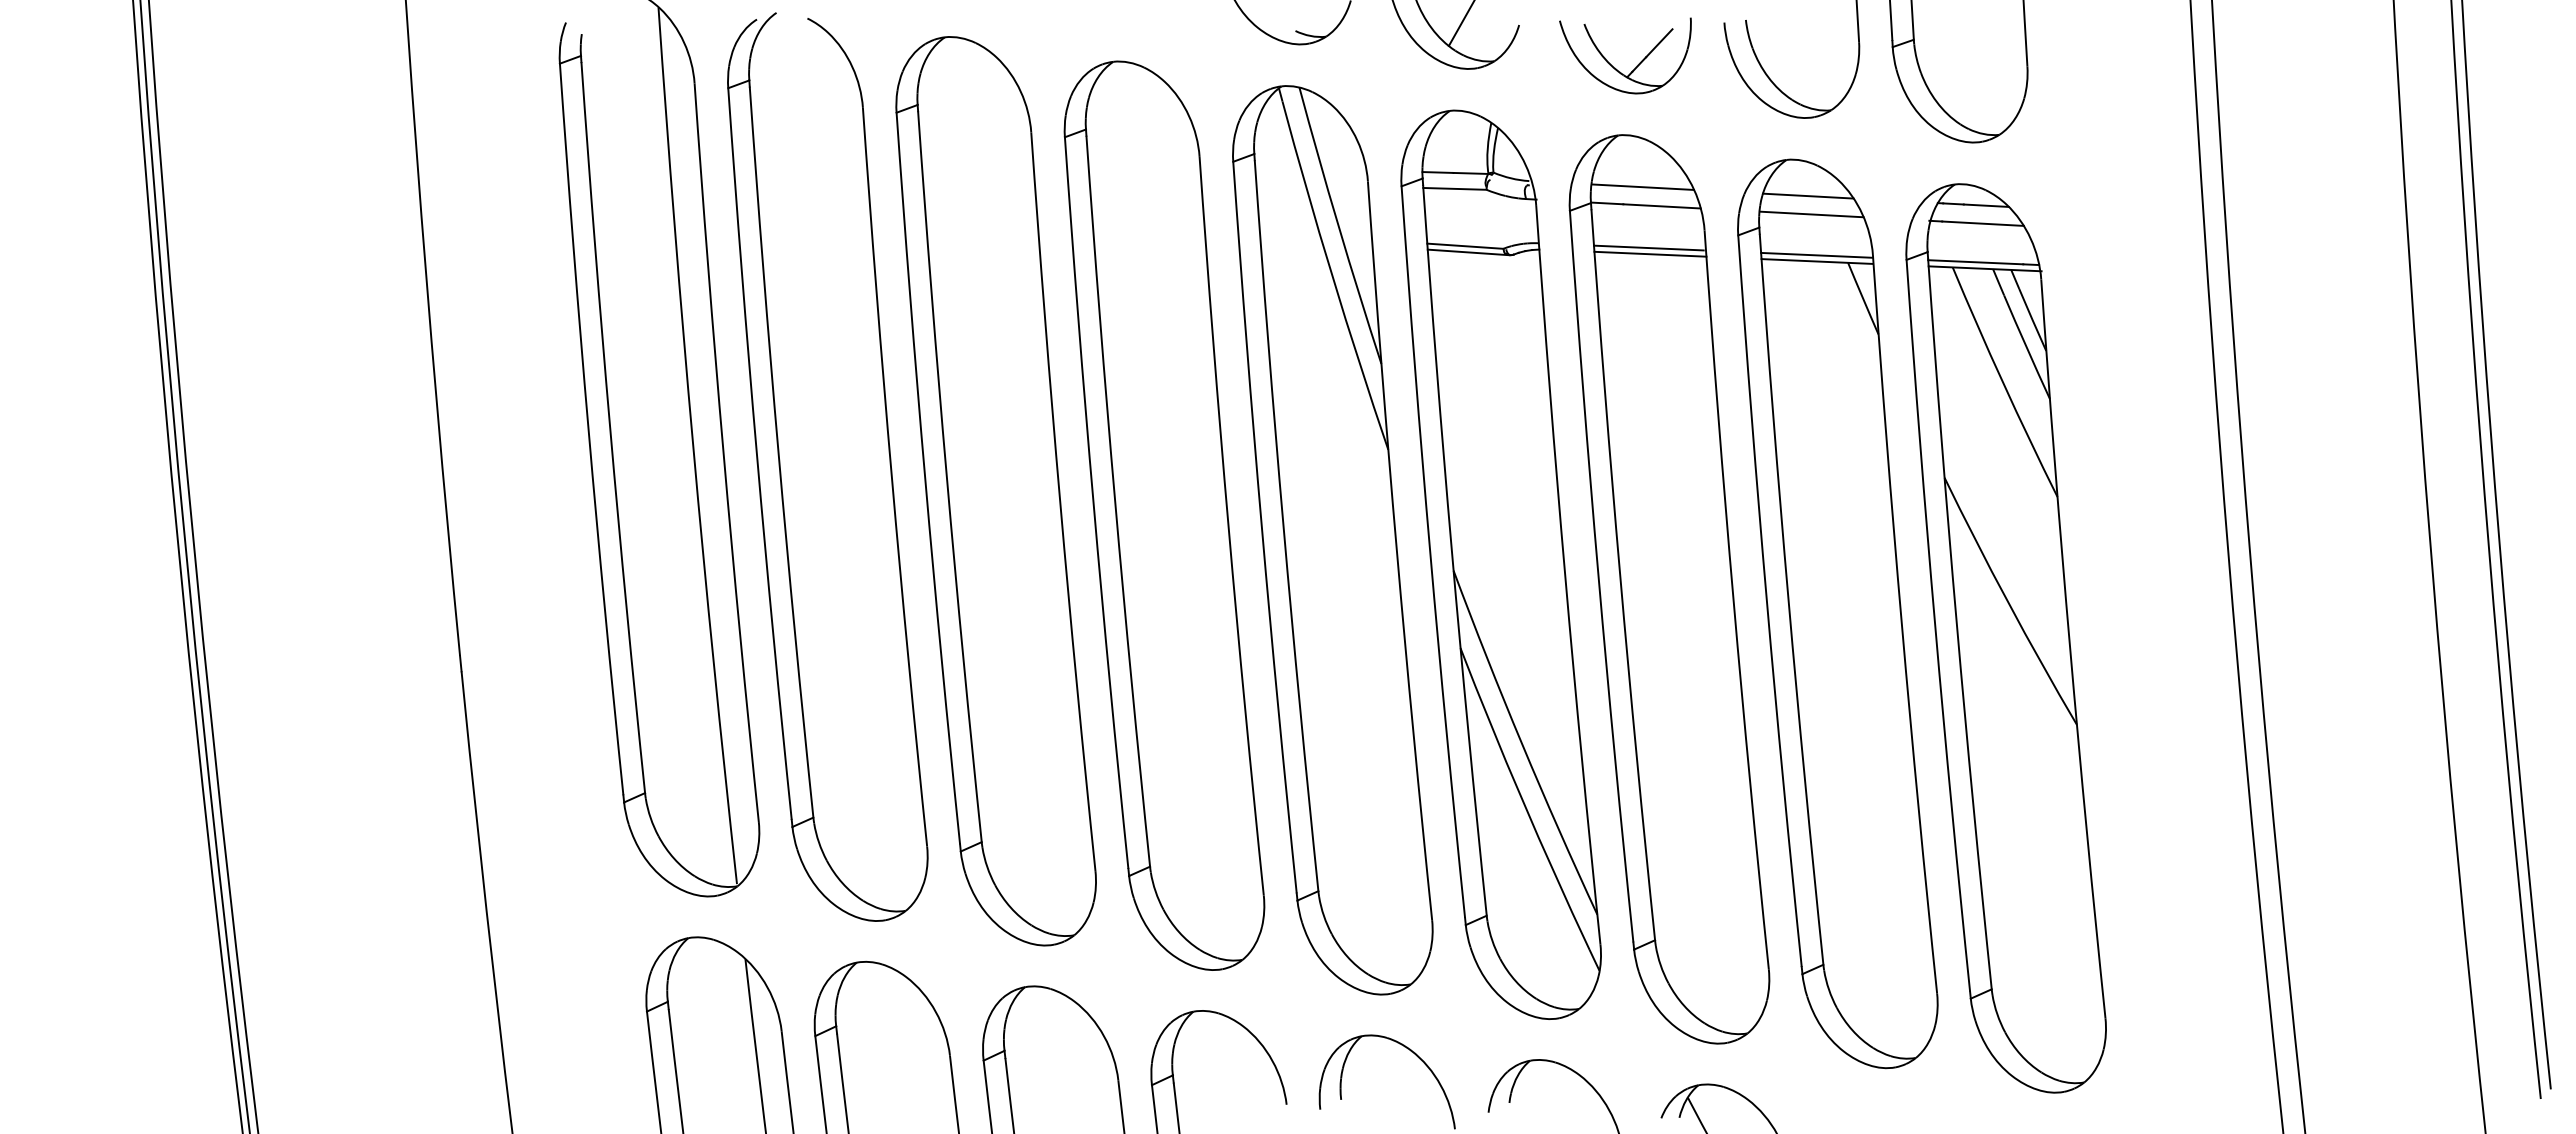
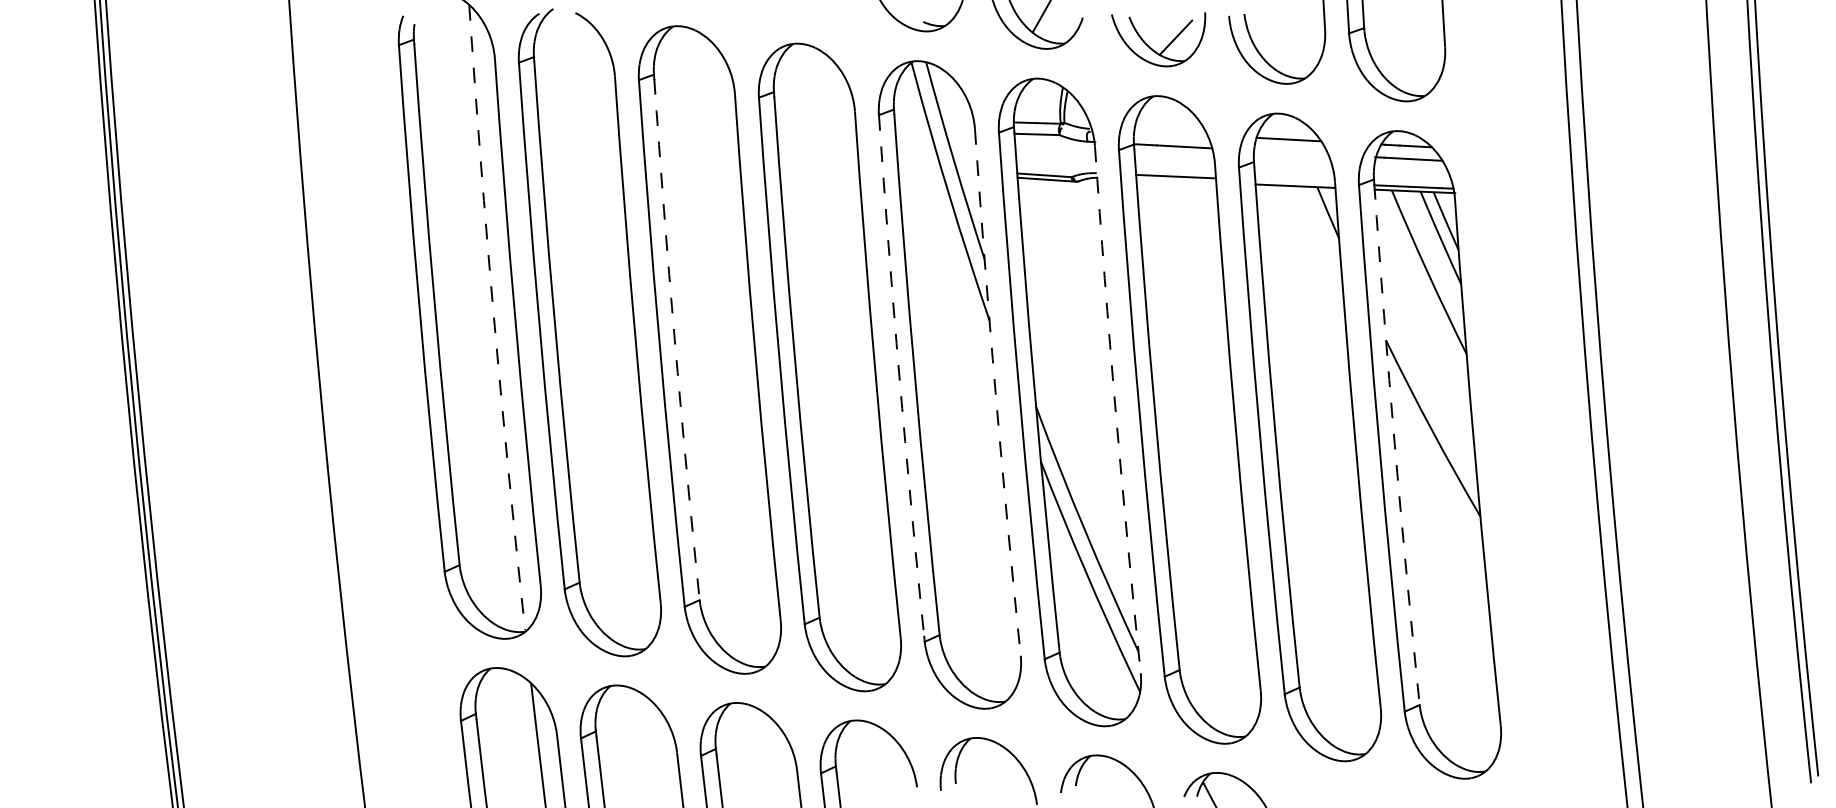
line: (1642, 186) -> (1170, 132), removed
line: (1811, 214) -> (1291, 152), removed
line: (1650, 253) -> (1176, 180), removed
line: (1816, 254) -> (1294, 181), removed
arc: (693, 446) -> (494, 318), solid -> dashed
arc: (946, 476) -> (674, 339), solid -> dashed
arc: (1261, 527) -> (899, 375), solid -> dashed
arc: (1396, 551) -> (995, 392), solid -> dashed
arc: (1565, 575) -> (1115, 410), solid -> dashed
arc: (1956, 624) -> (1394, 444), solid -> dashed

